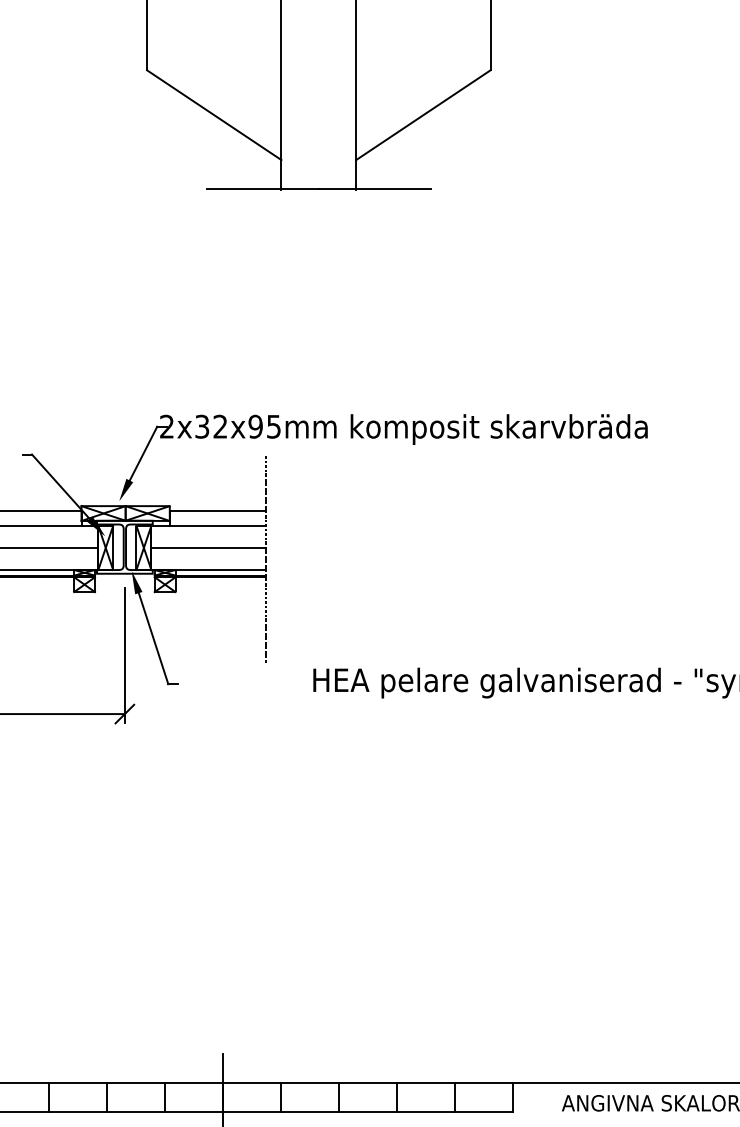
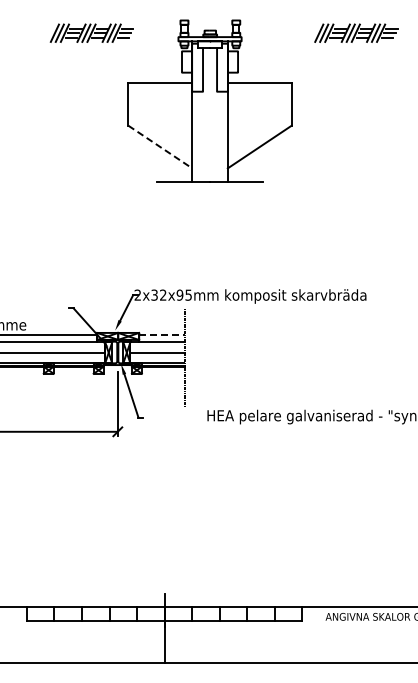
line: (214, 116) -> (160, 147), solid -> dashed
line: (216, 511) -> (161, 335), solid -> dashed

